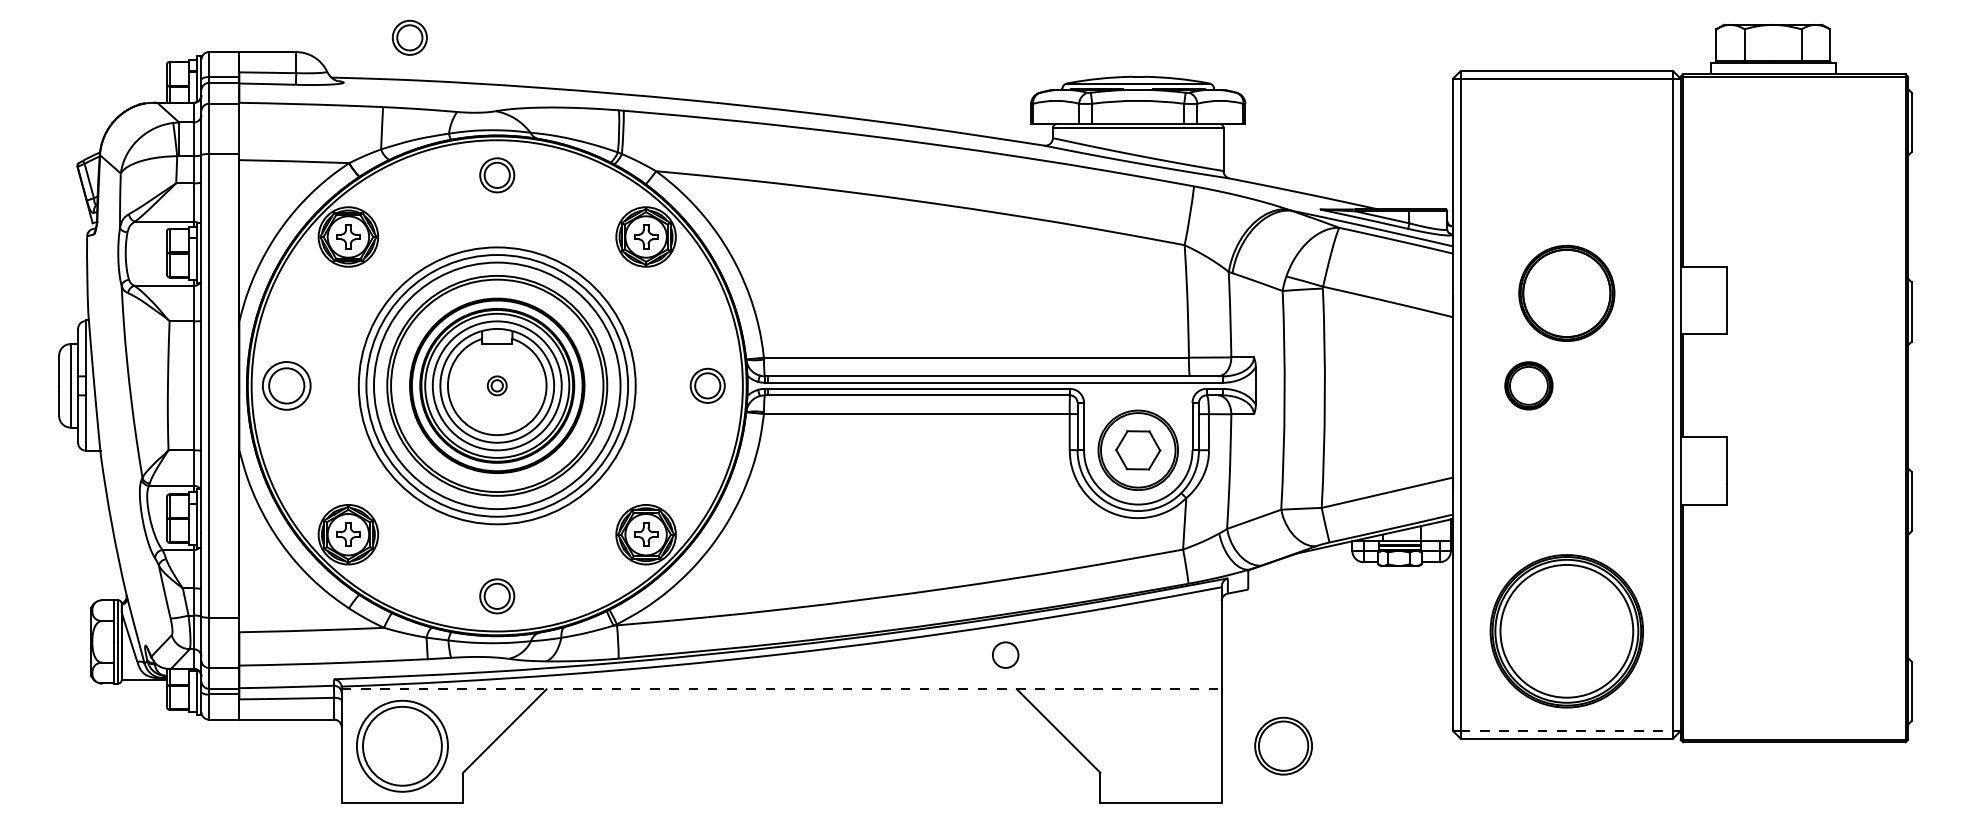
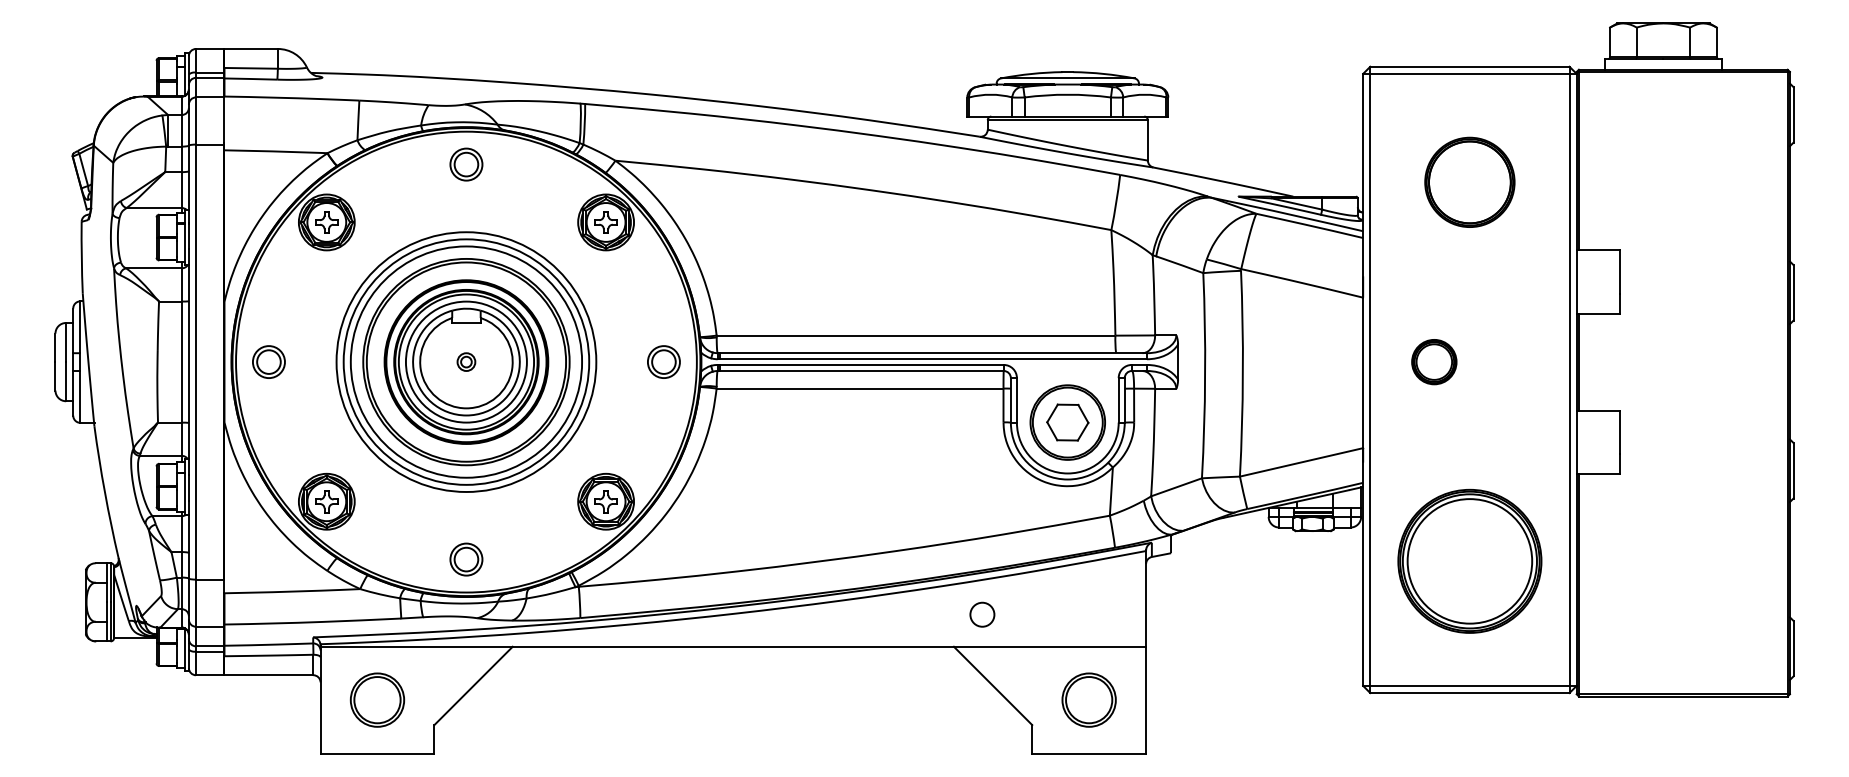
part: (409, 37) -> (384, 35), removed
part: (1566, 292) -> (1469, 181), moved
part: (286, 385) -> (268, 361), size x0.71
part: (1566, 630) -> (1469, 560), moved
circle: (1005, 654) -> (982, 614), moved
line: (781, 689) -> (733, 646), dashed -> solid
line: (1566, 730) -> (1469, 685), dashed -> solid
part: (402, 745) -> (377, 699), size x0.62
part: (1282, 745) -> (1088, 699), moved

